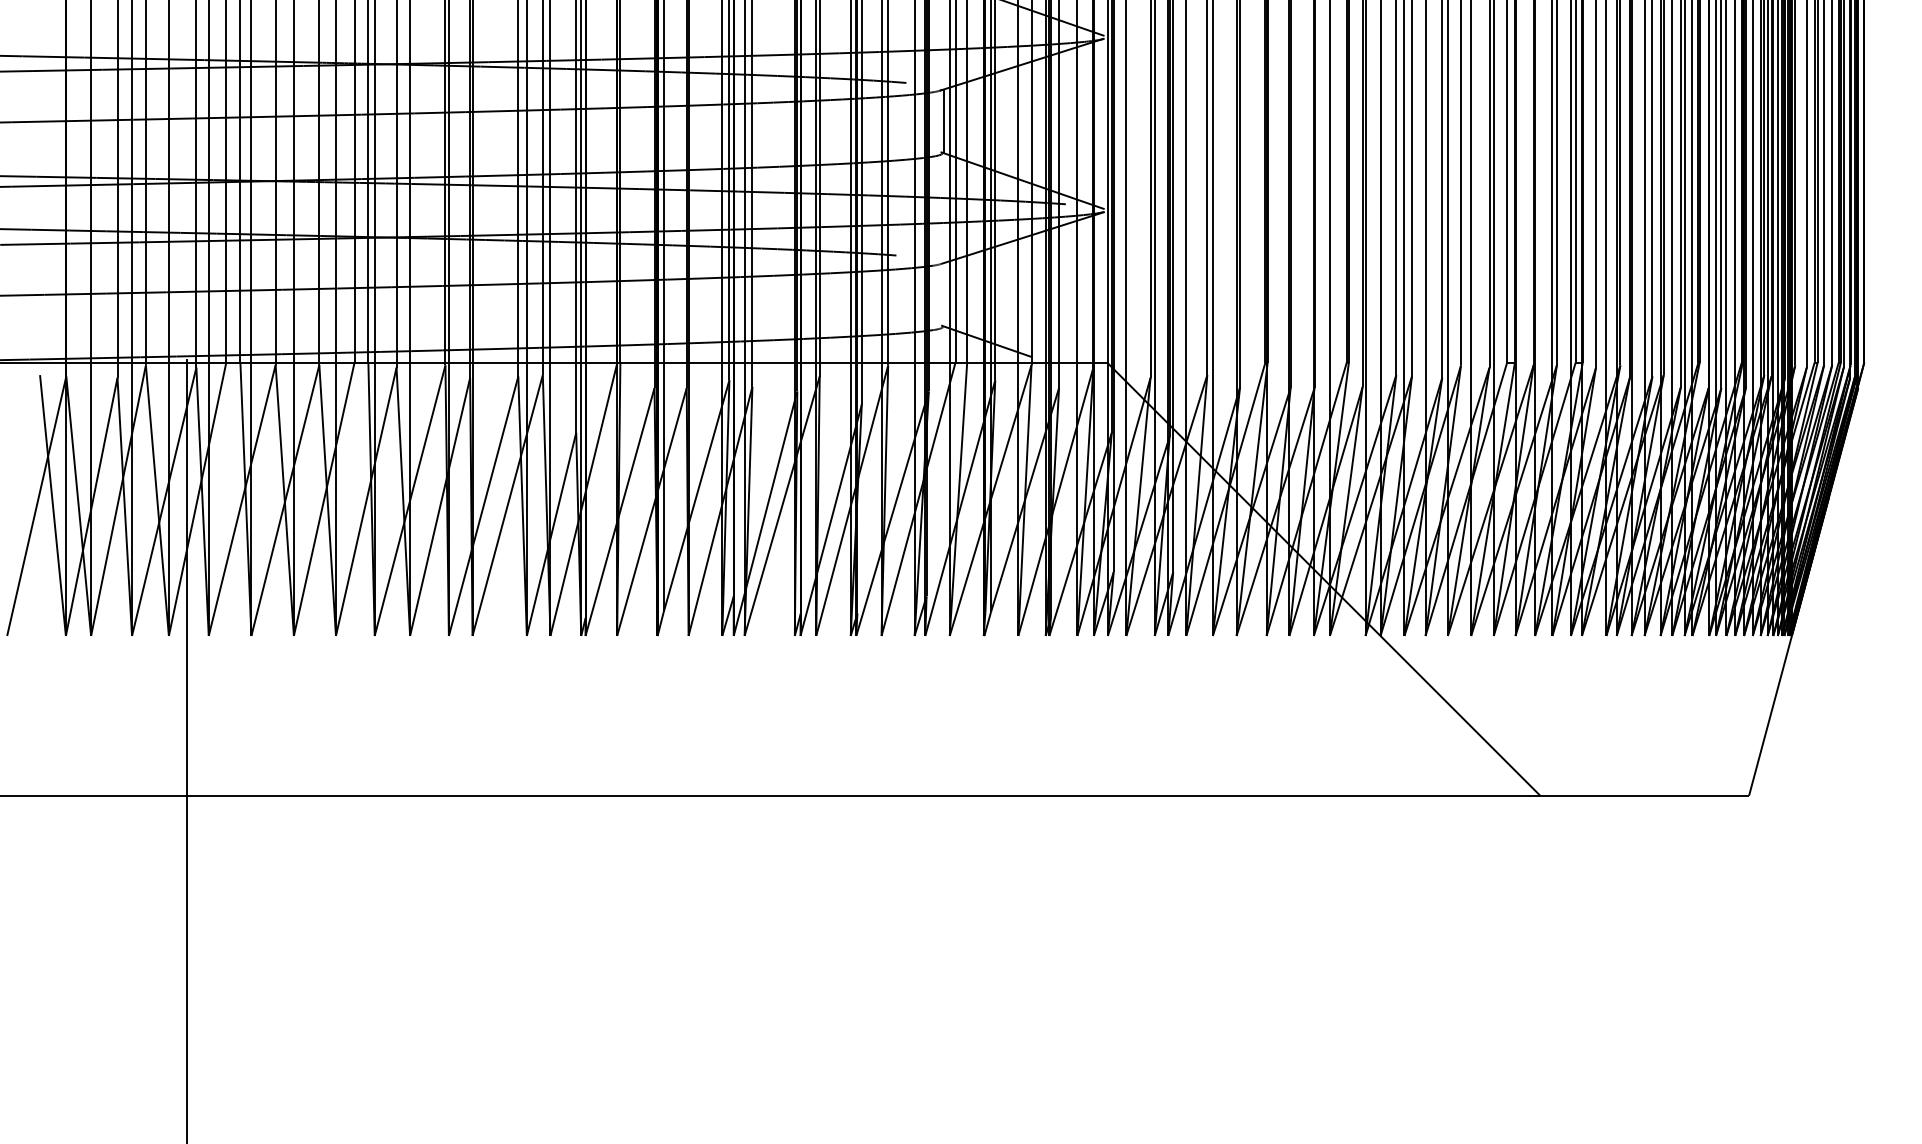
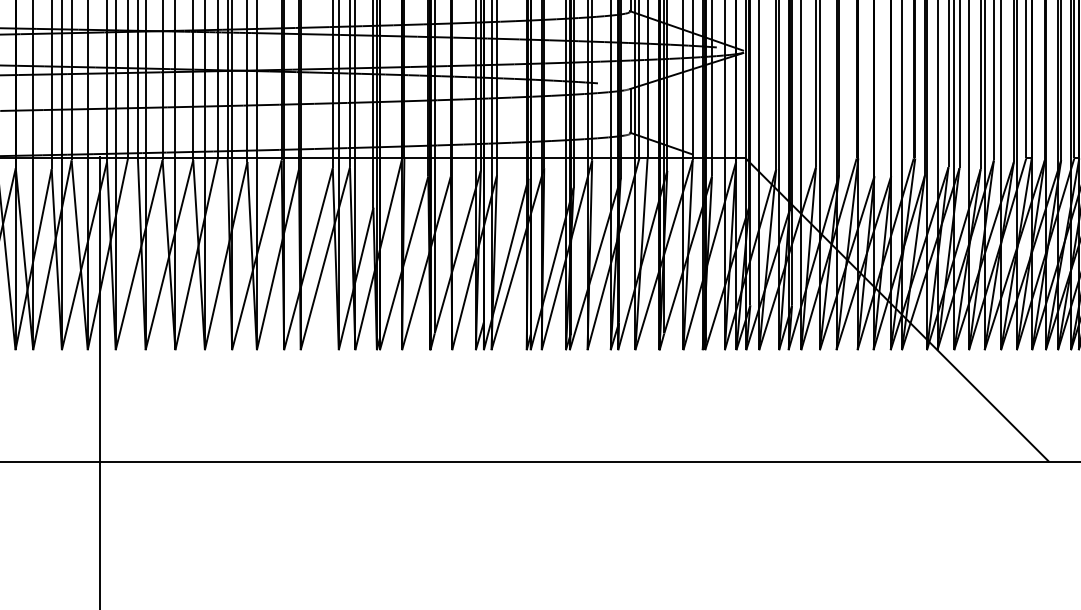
line: (943, 294) -> (630, 110), added

